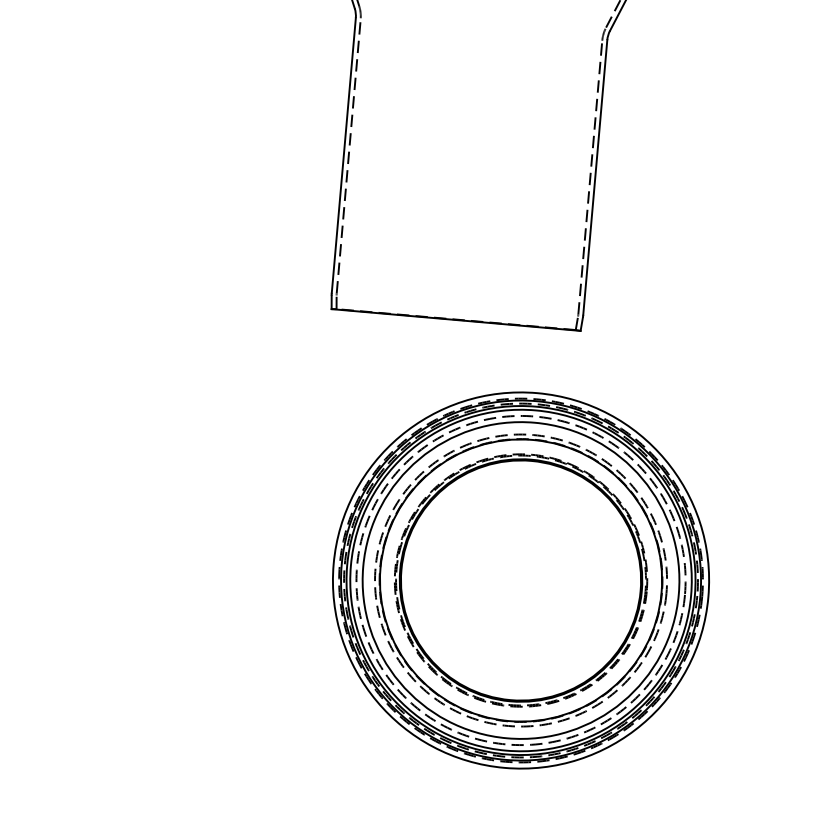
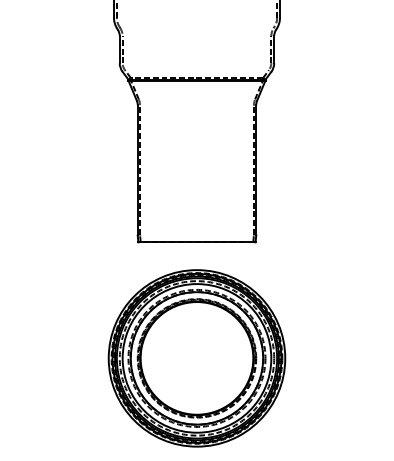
part: (519, 580) -> (196, 358), moved

